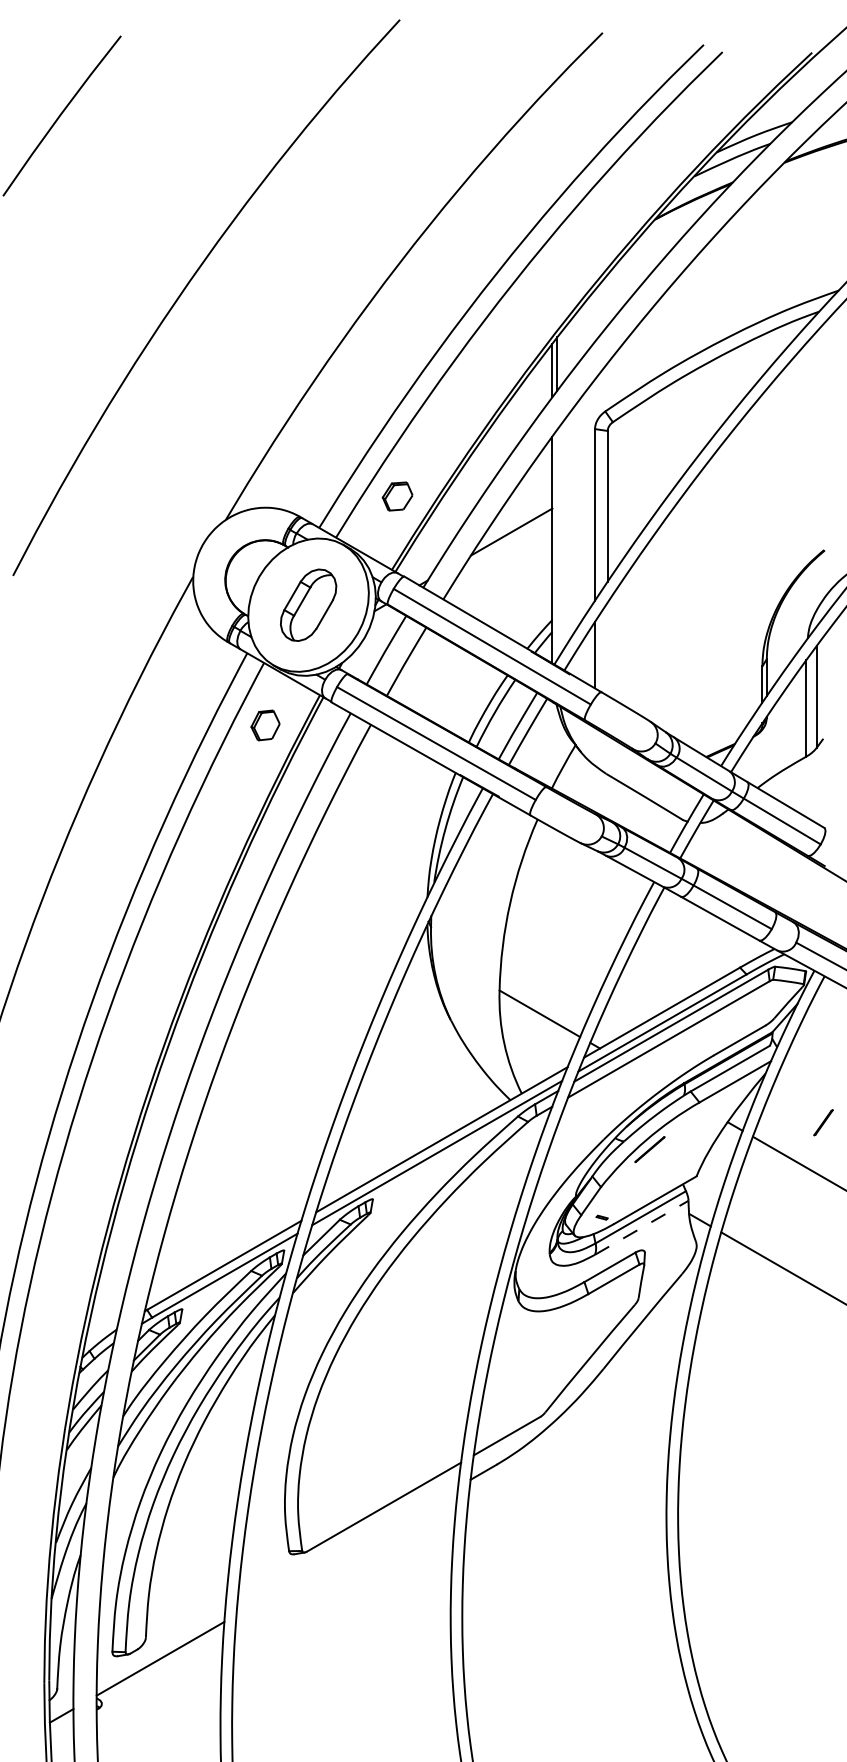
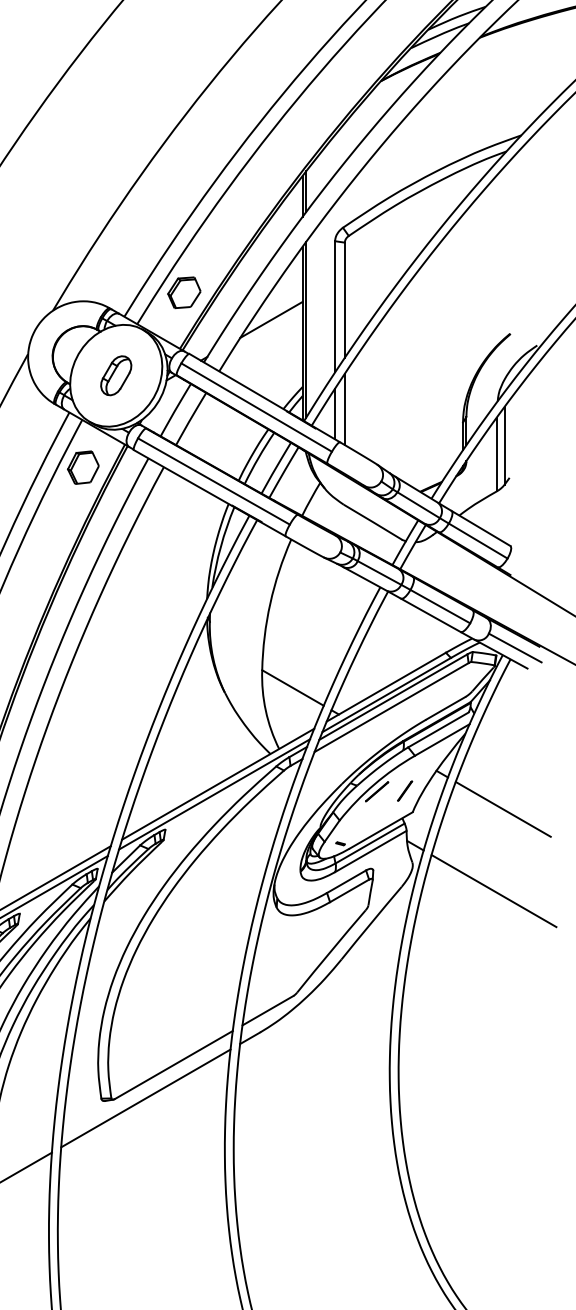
part: (397, 496) -> (184, 292), size x1.43
line: (557, 544) -> (306, 329), added
part: (308, 604) -> (116, 375), size x0.71
line: (607, 648) -> (344, 408), added
part: (265, 725) -> (83, 467), size x1.43
line: (823, 1122) -> (405, 790), moved
line: (641, 1227) -> (370, 851), dashed -> solid
line: (347, 1550) -> (146, 1098), added

